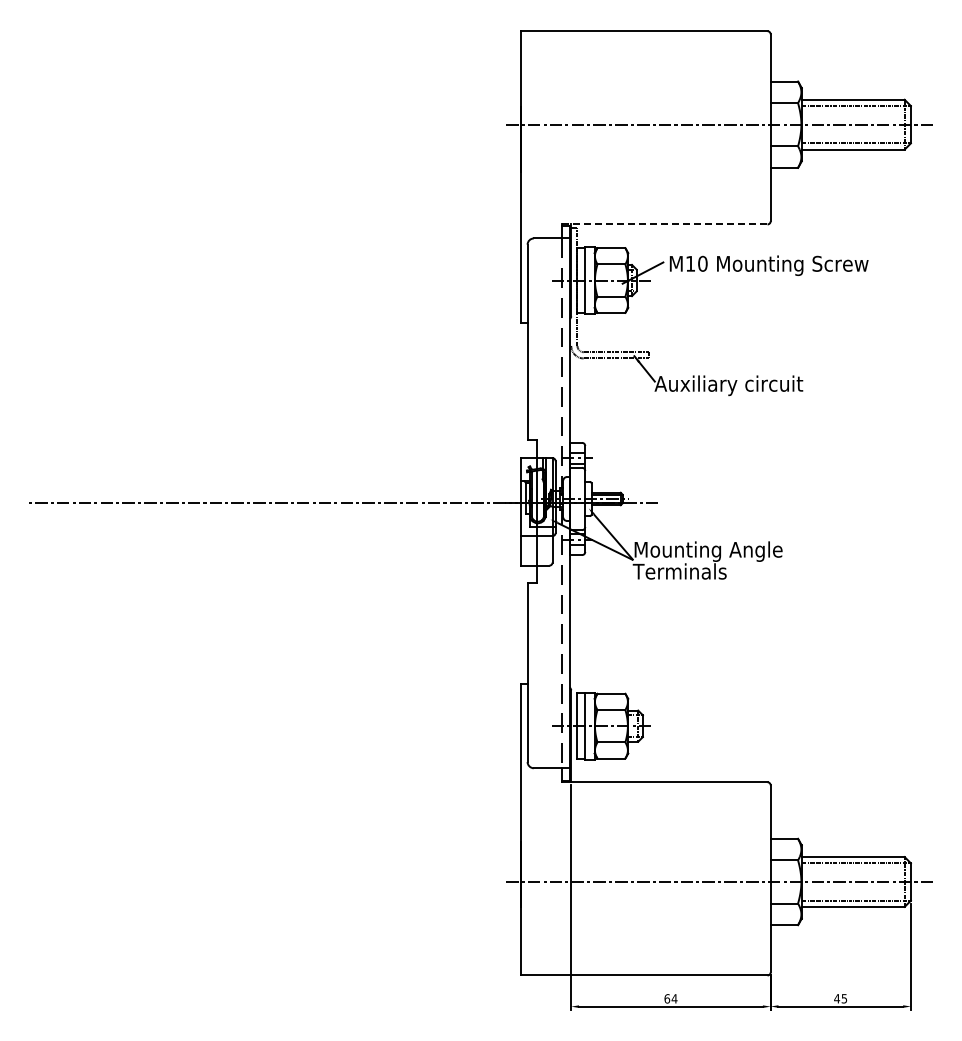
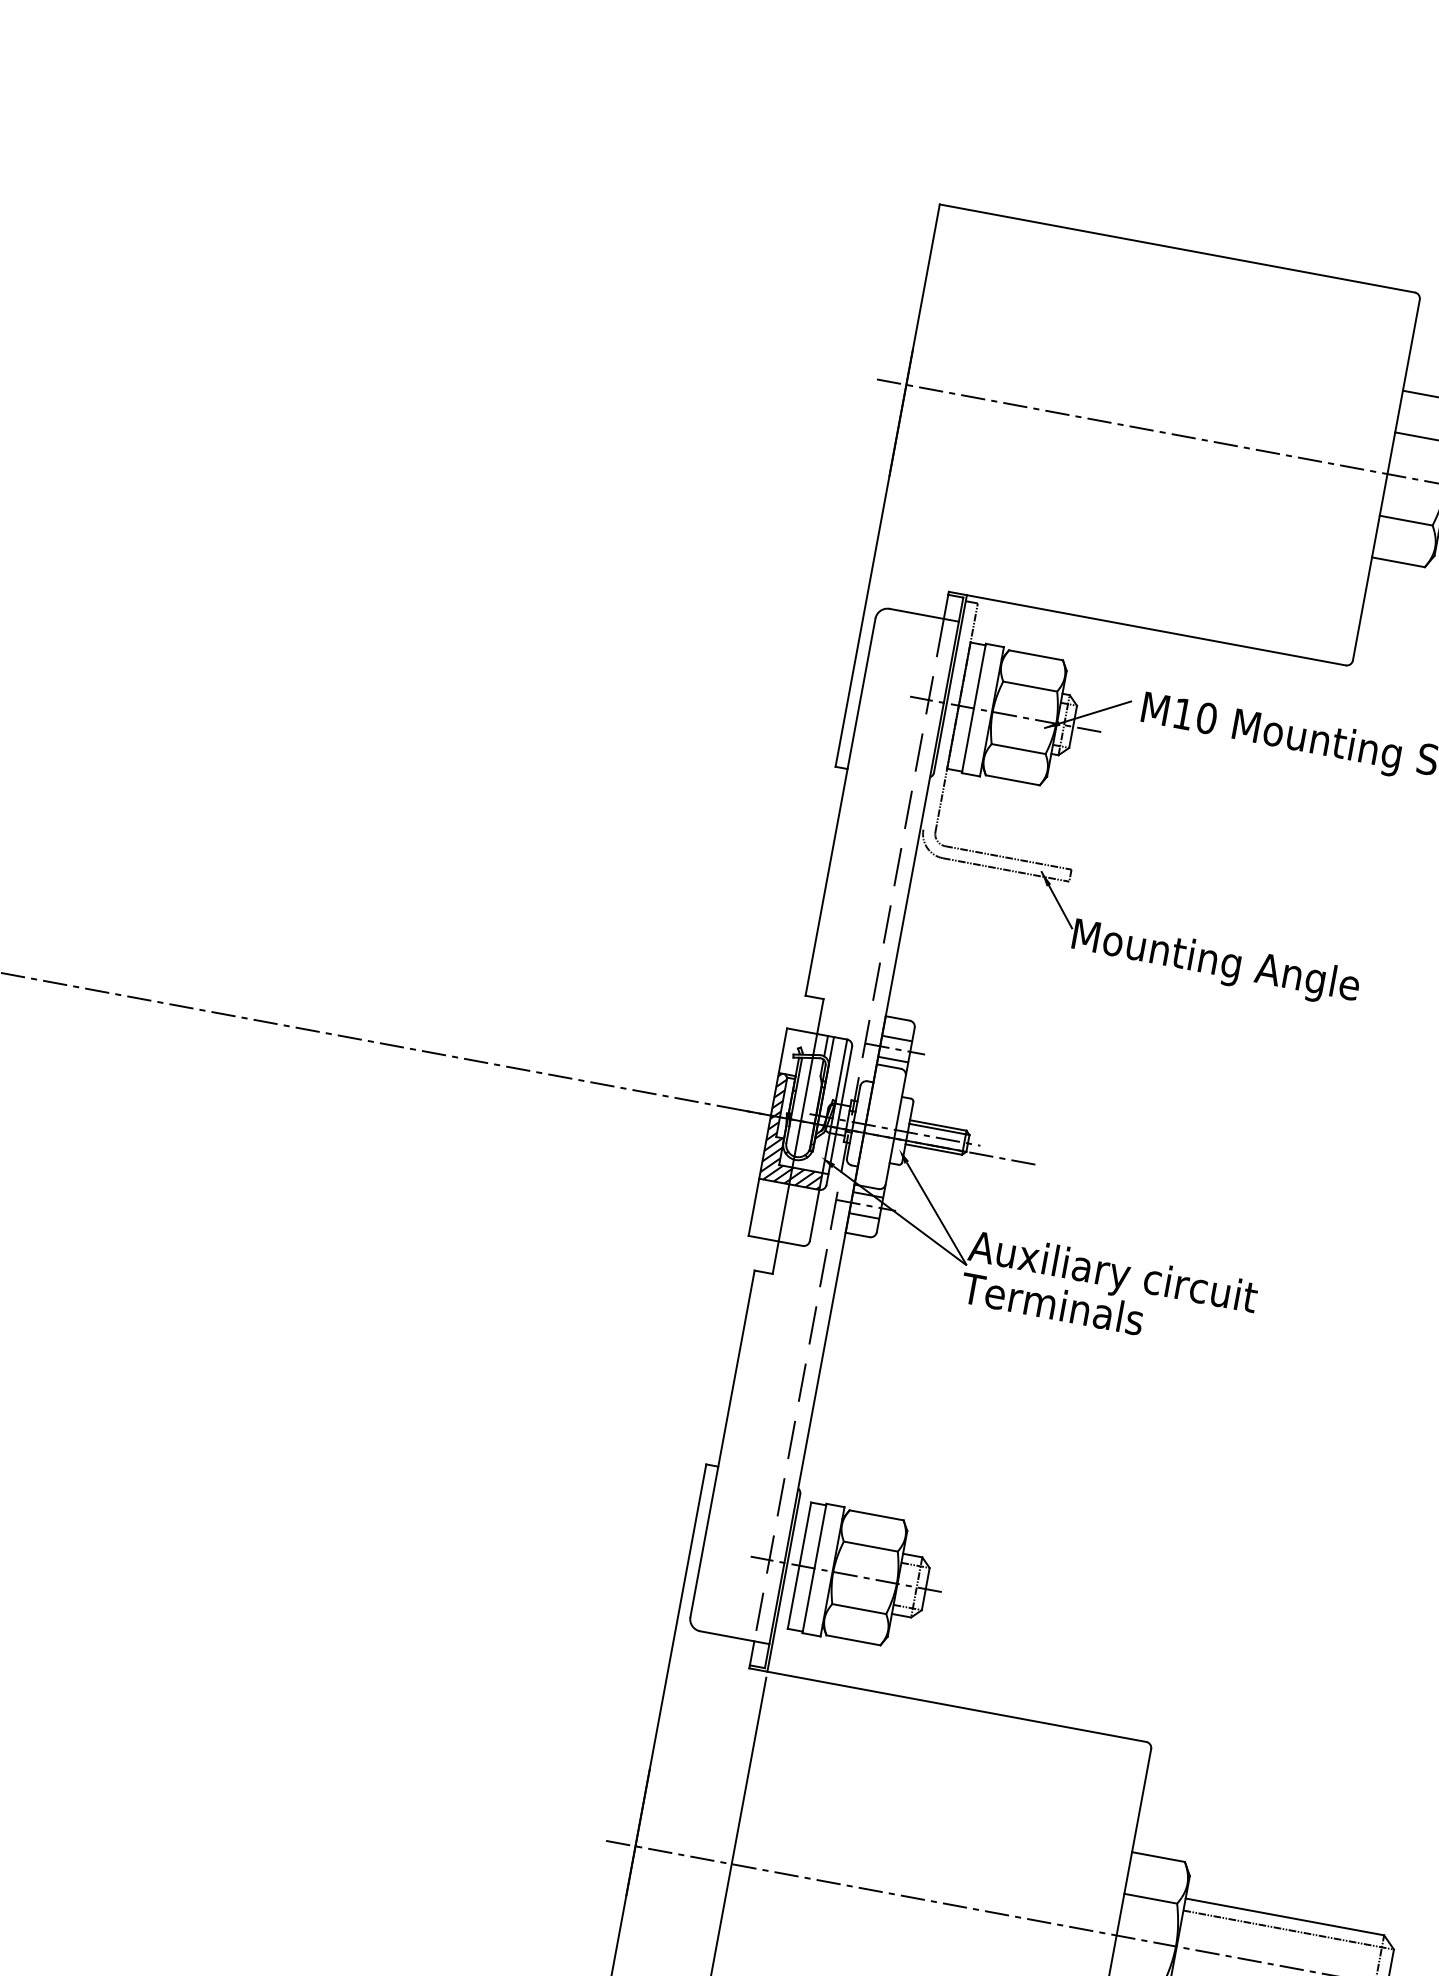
line: (664, 224) -> (1146, 628), dashed -> solid
text: (729, 385) -> (1214, 962), Auxiliary circuit -> Mounting Angle
hatch: (536, 508) -> (798, 1130), added
text: (707, 551) -> (1112, 1275), Mounting Angle -> Auxiliary circuit

